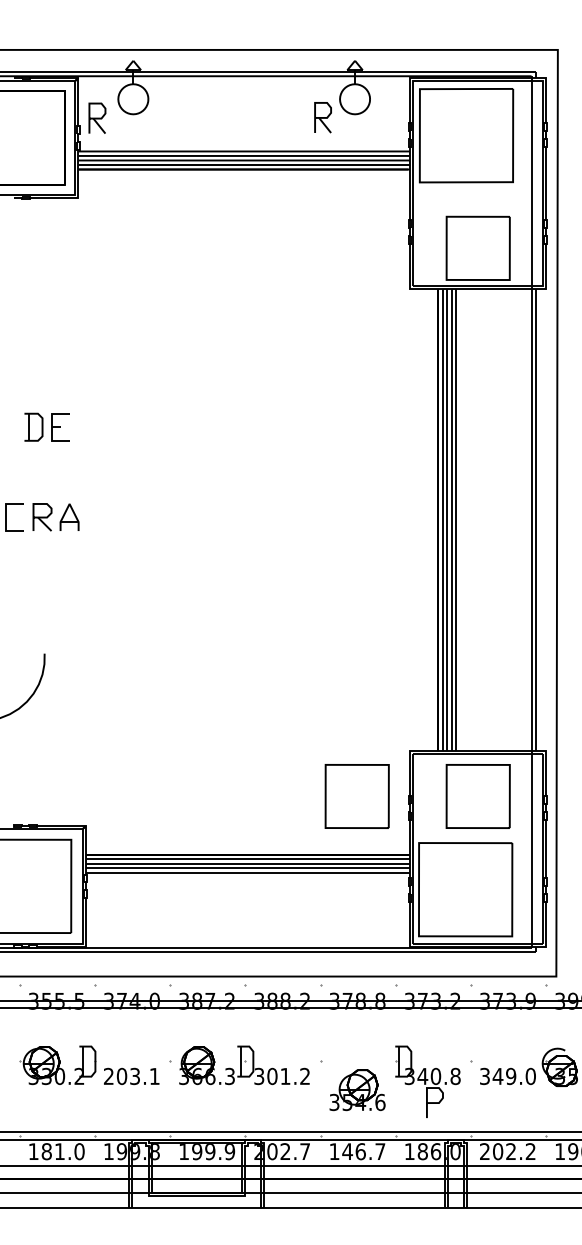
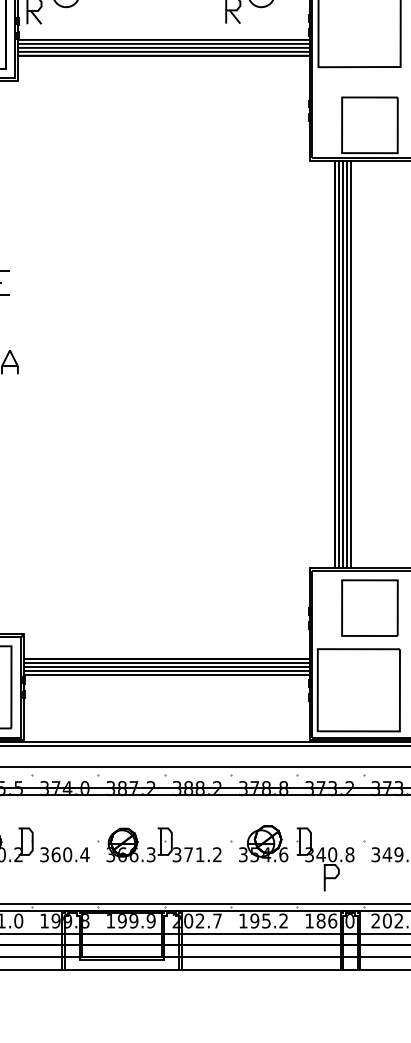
part: (356, 796) -> (262, 608), removed
text: (132, 1076) -> (65, 854), 203.1 -> 360.4
text: (272, 1076) -> (188, 854), 301.2 -> 371.2
part: (357, 1090) -> (263, 844), moved
text: (363, 1151) -> (268, 920), 146.7 -> 195.2

